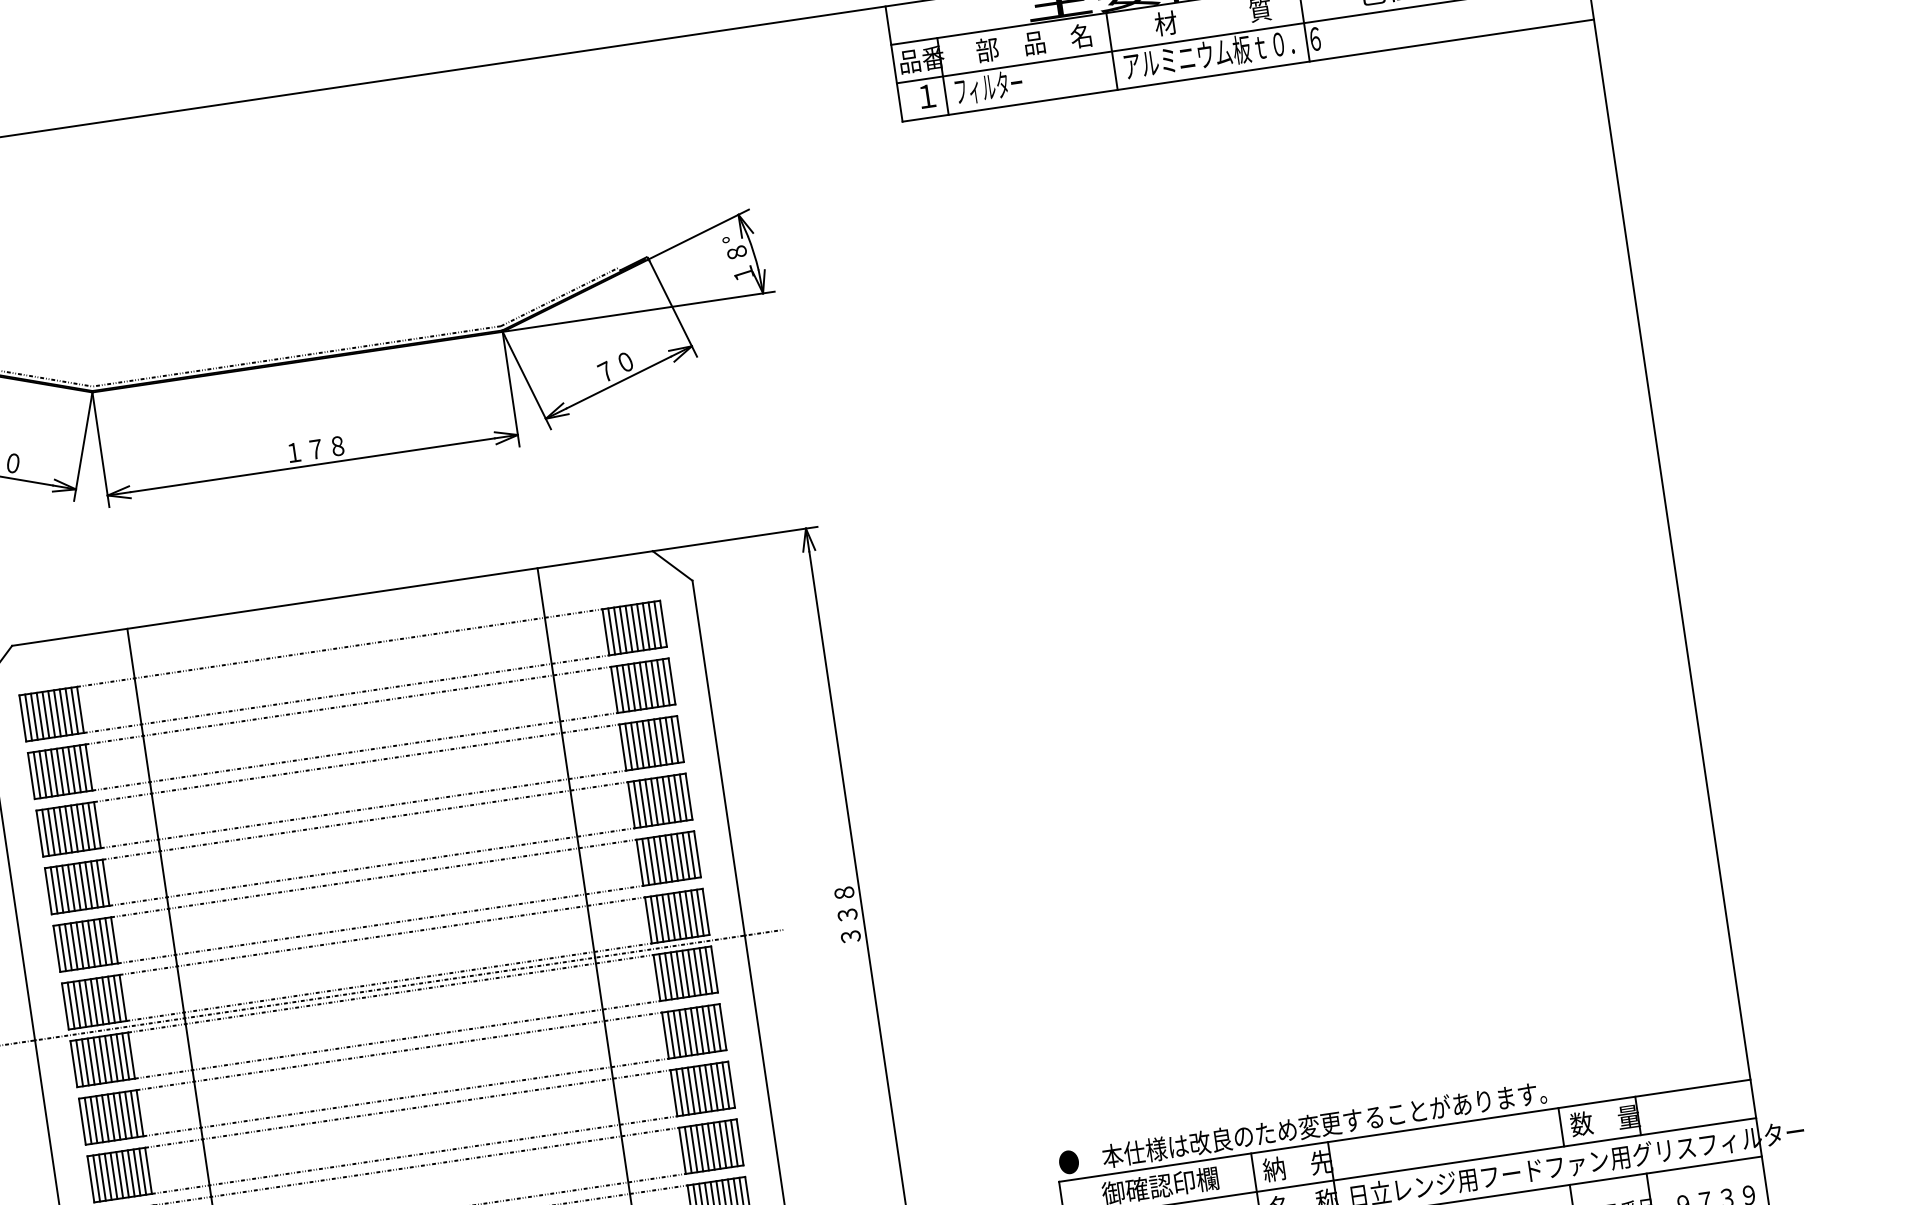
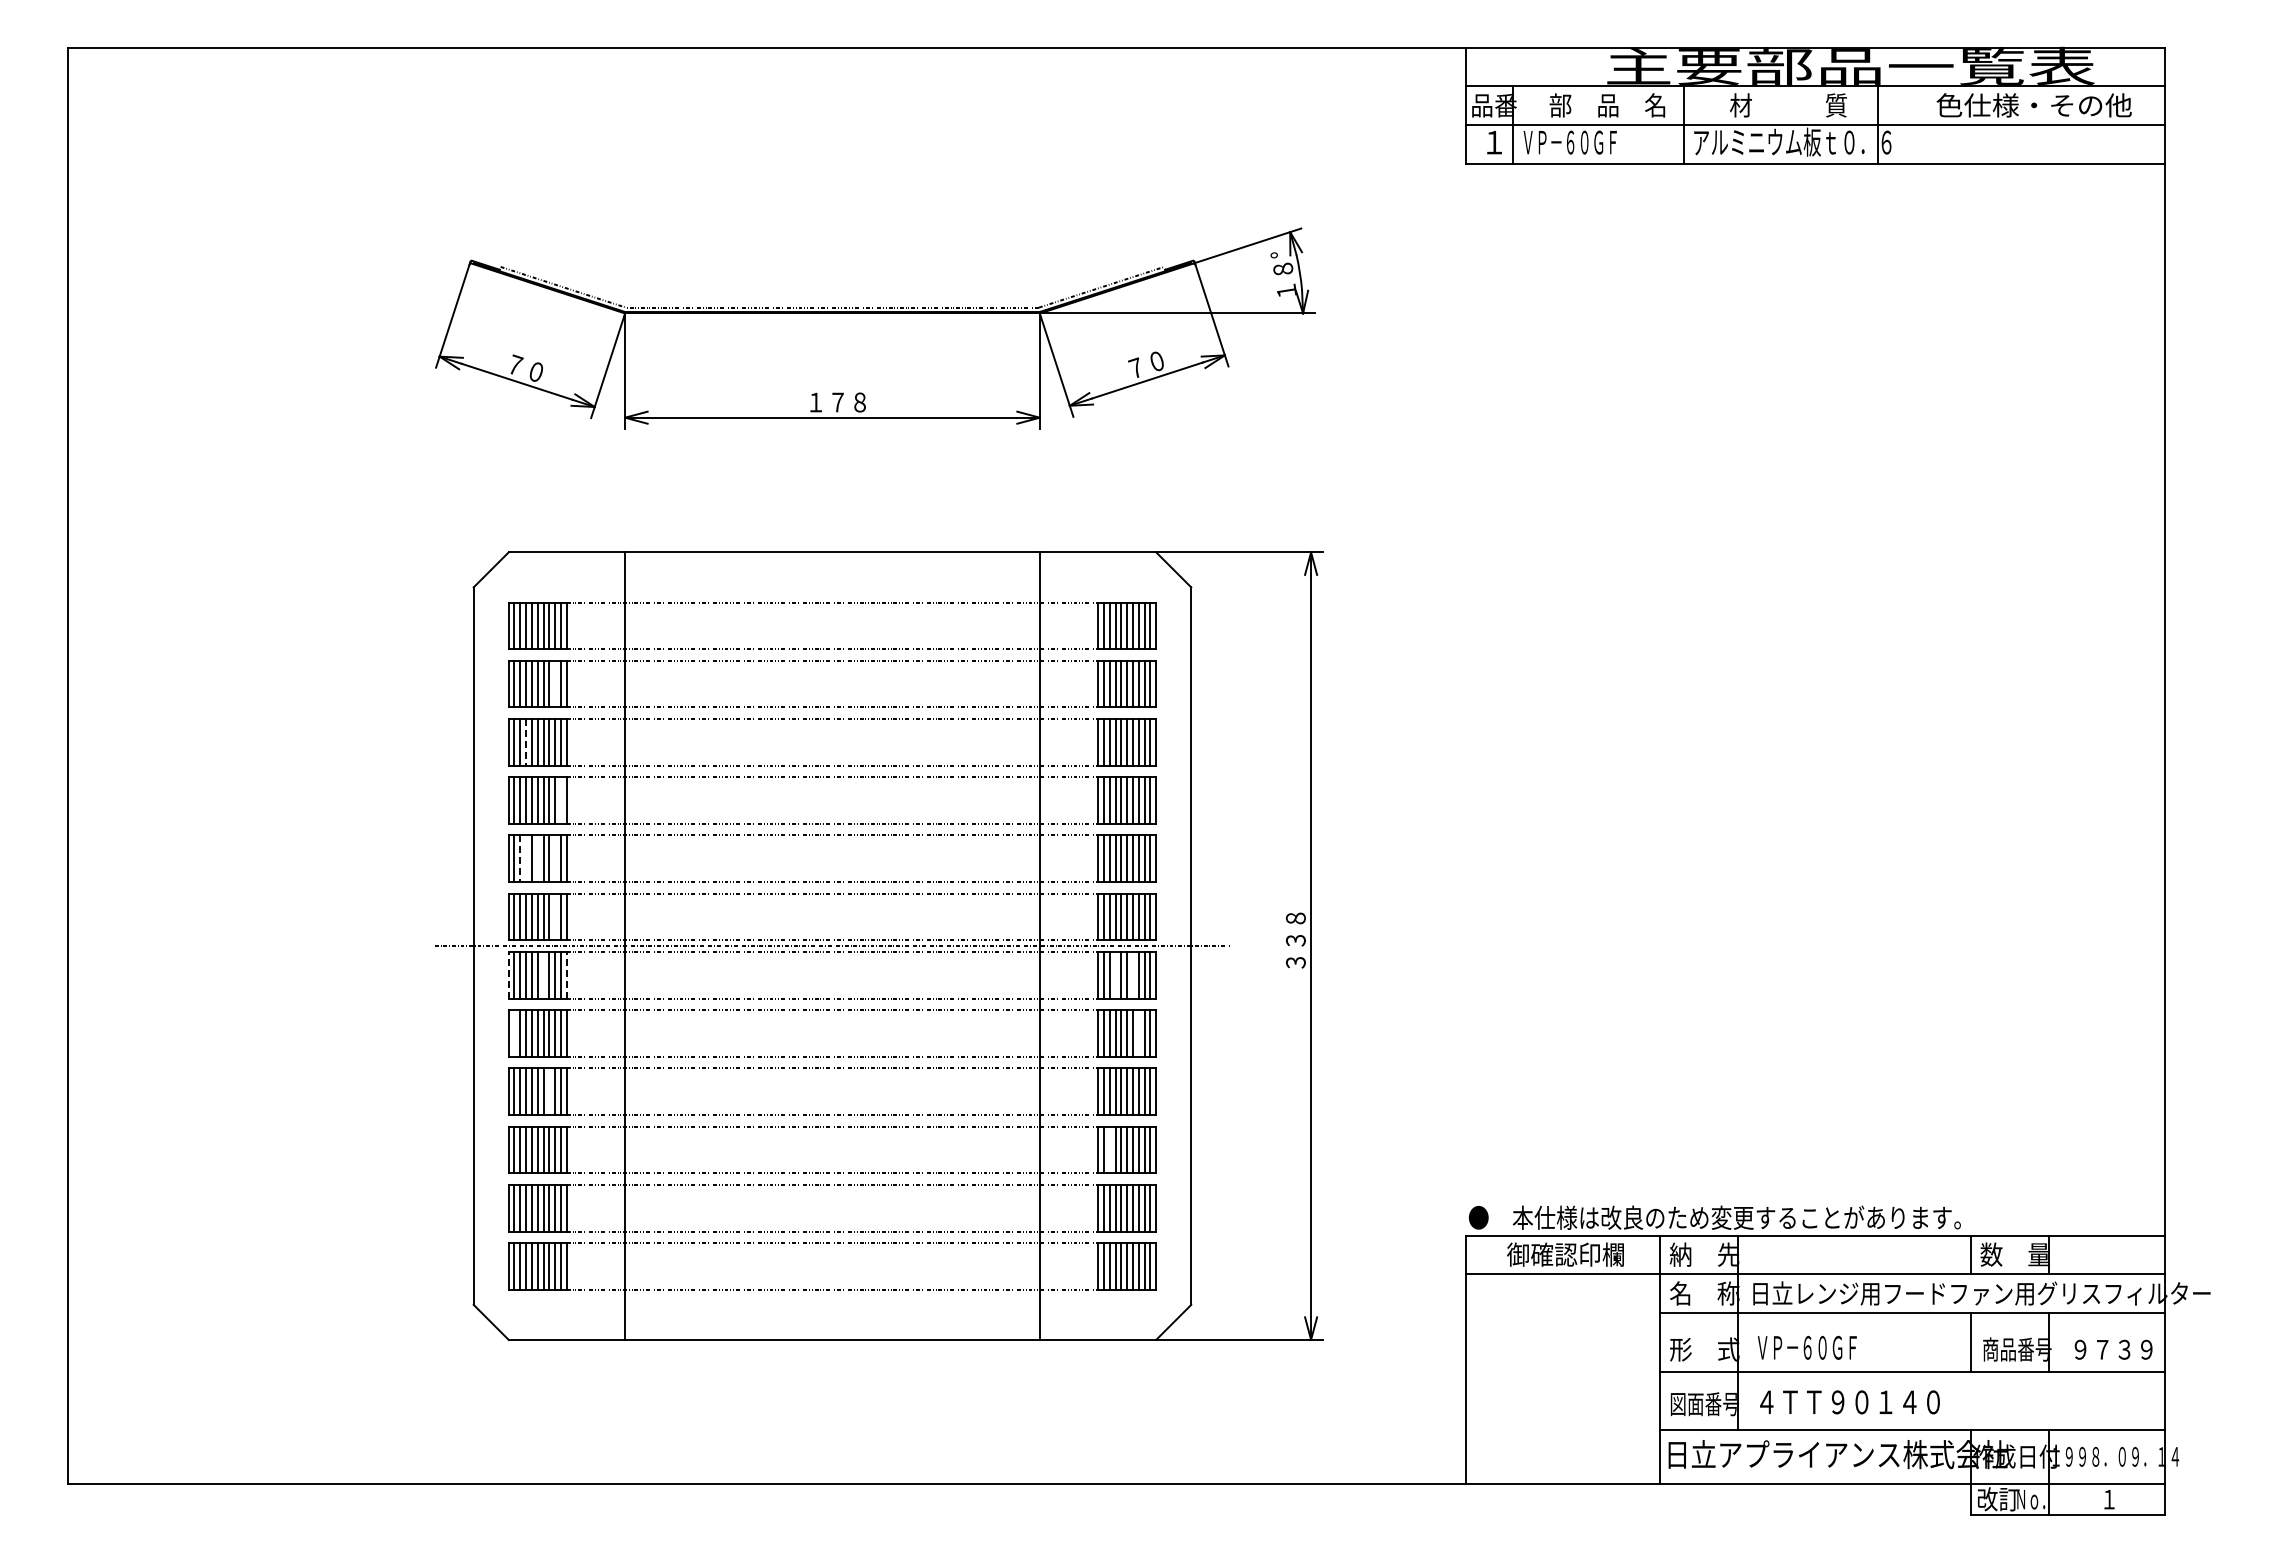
text: (1001, 85) -> (1569, 142), フィルター -> ＶＰ－６０ＧＦ
line: (77, 768) -> (555, 683), removed
line: (57, 831) -> (526, 742), solid -> dashed
line: (100, 883) -> (561, 800), removed
line: (103, 941) -> (555, 858), removed
line: (85, 944) -> (537, 858), removed
line: (74, 946) -> (526, 858), removed
line: (68, 947) -> (520, 859), solid -> dashed
line: (691, 972) -> (1133, 974), removed
line: (674, 974) -> (1115, 974), removed
line: (111, 999) -> (555, 916), removed
line: (705, 1029) -> (1138, 1033), removed
line: (131, 1054) -> (566, 974), solid -> dashed
line: (108, 1058) -> (543, 974), removed
line: (73, 1063) -> (508, 974), solid -> dashed
line: (88, 1120) -> (514, 1033), removed
line: (693, 1148) -> (1109, 1149), removed
line: (131, 1173) -> (549, 1091), removed

